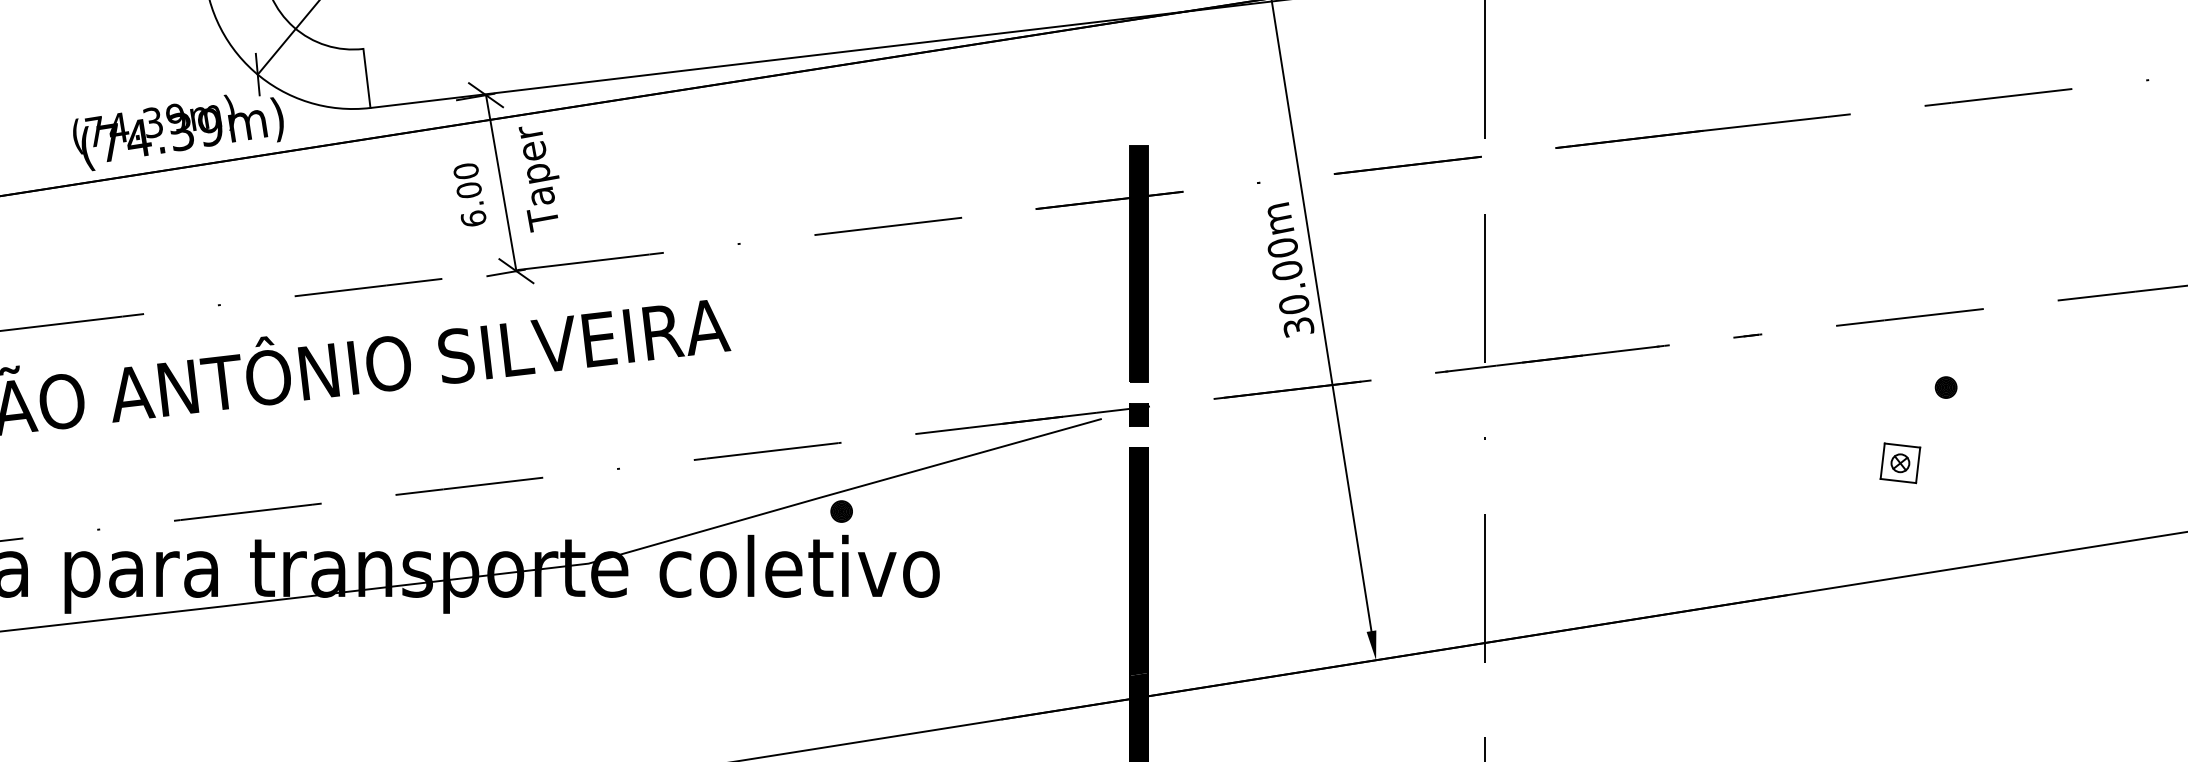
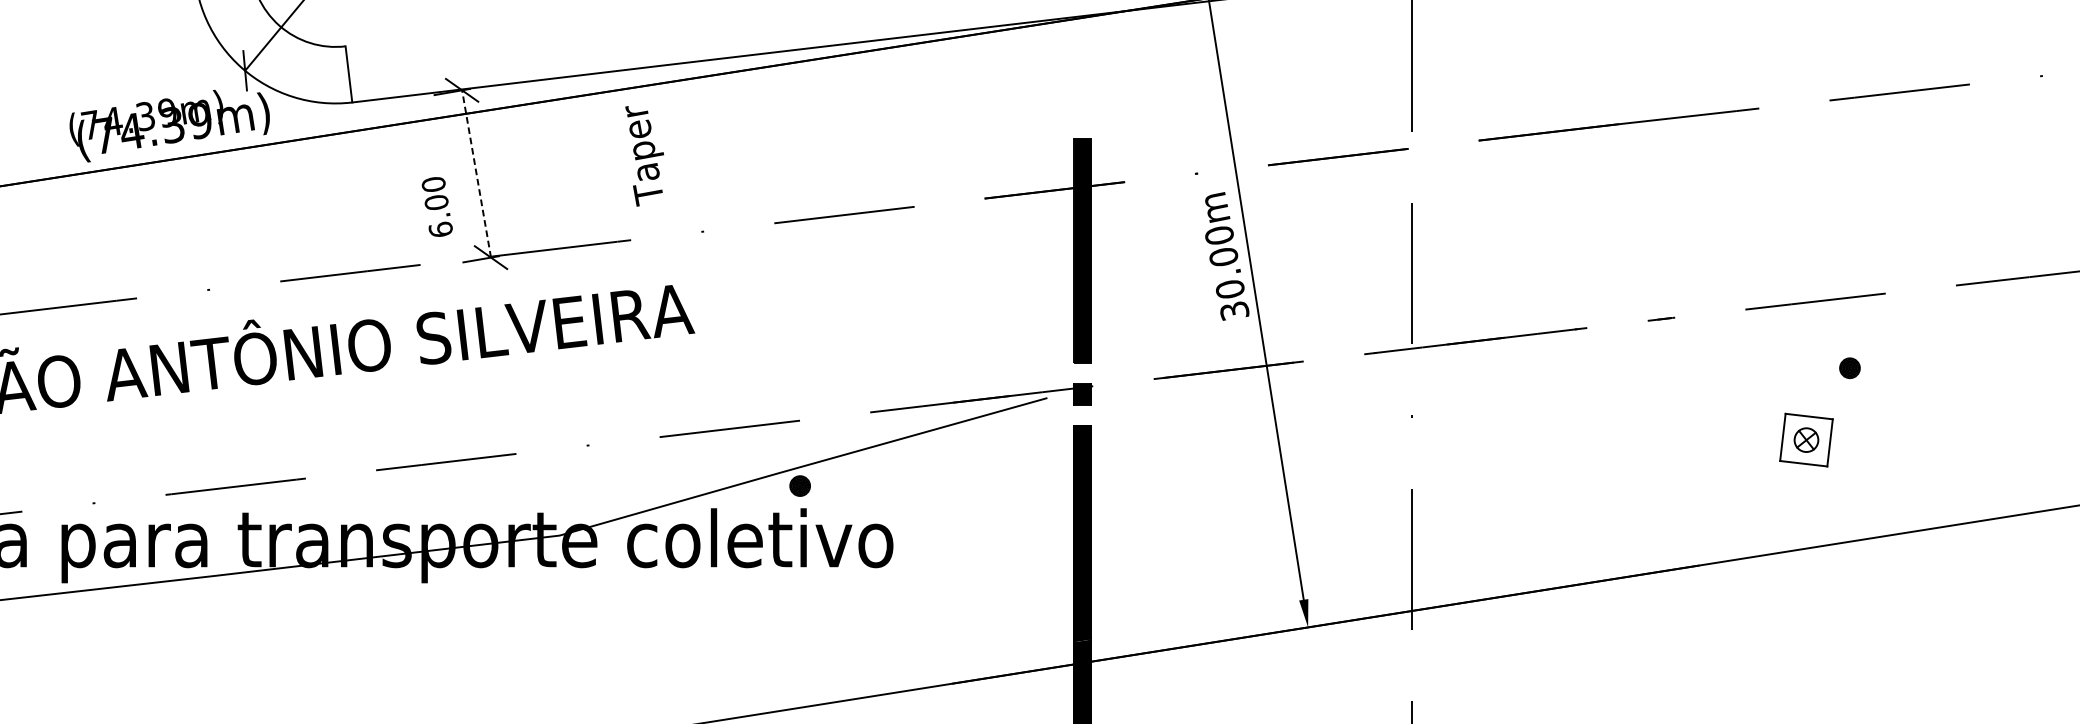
text: (538, 179) -> (644, 156), moved
line: (501, 182) -> (476, 173), solid -> dashed
text: (469, 194) -> (436, 206), moved
part: (1900, 463) -> (1806, 440), size x1.4

